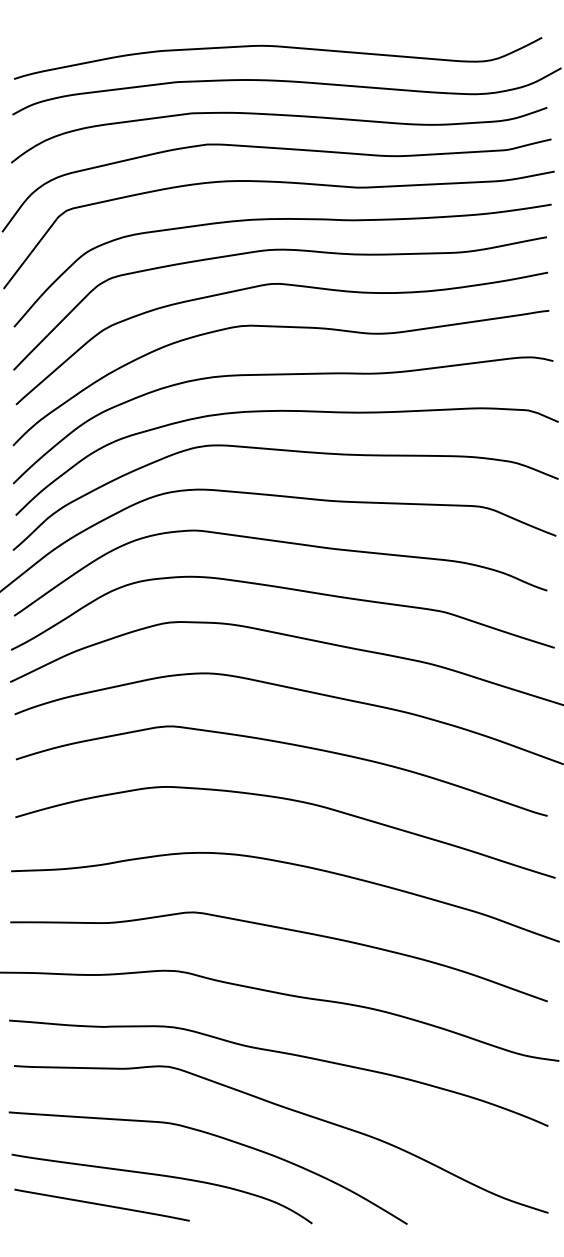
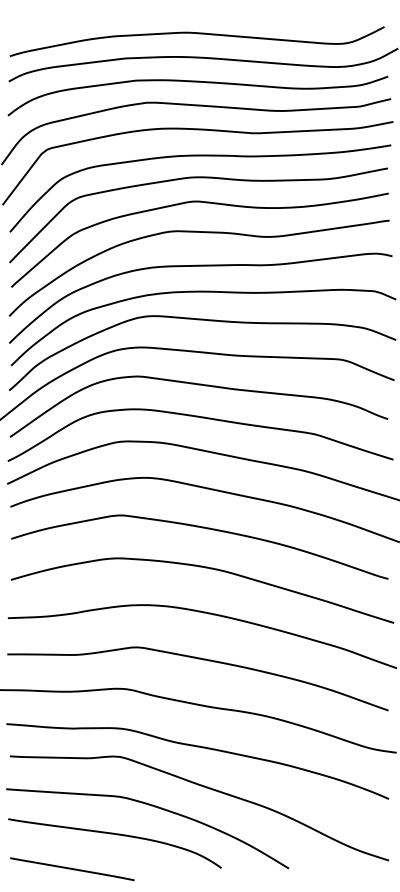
line: (101, 1204) -> (71, 868), moved

